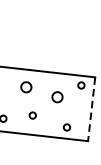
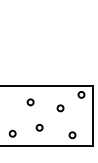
circle: (26, 87) -> (30, 102), size x0.62
circle: (57, 97) -> (60, 108), size x0.62
line: (91, 108) -> (93, 115), dashed -> solid

